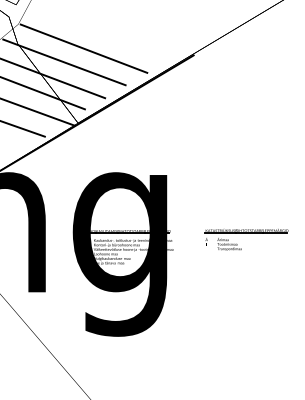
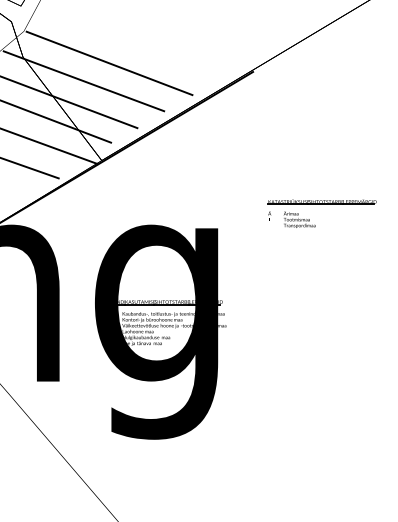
part: (246, 239) -> (321, 213), moved

